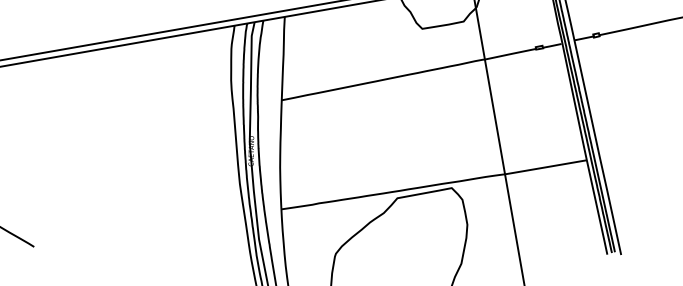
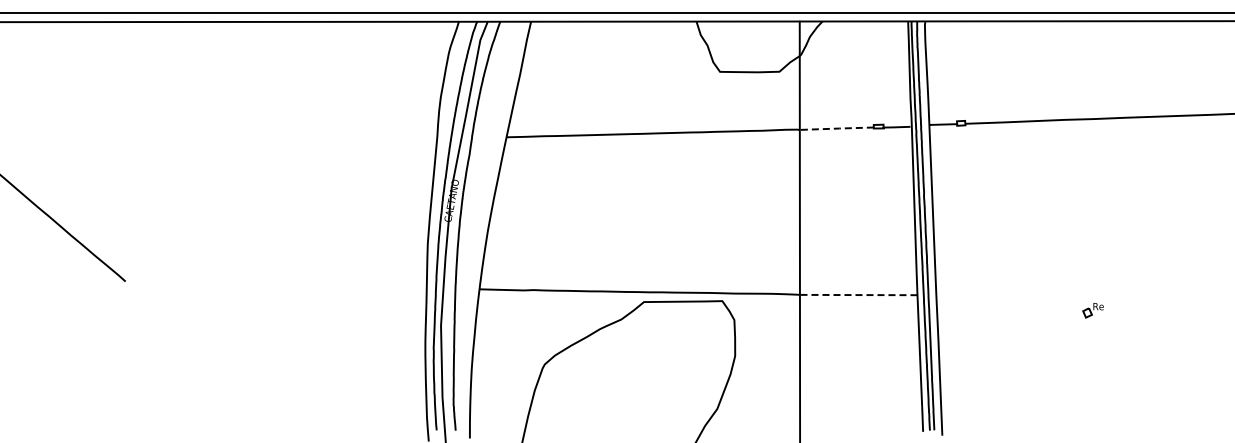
line: (510, 54) -> (837, 128), solid -> dashed
line: (545, 167) -> (858, 295), solid -> dashed

